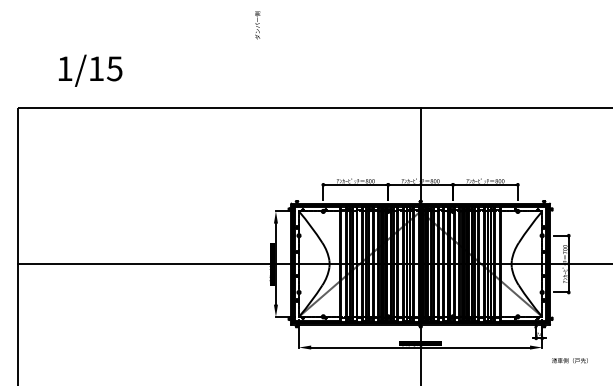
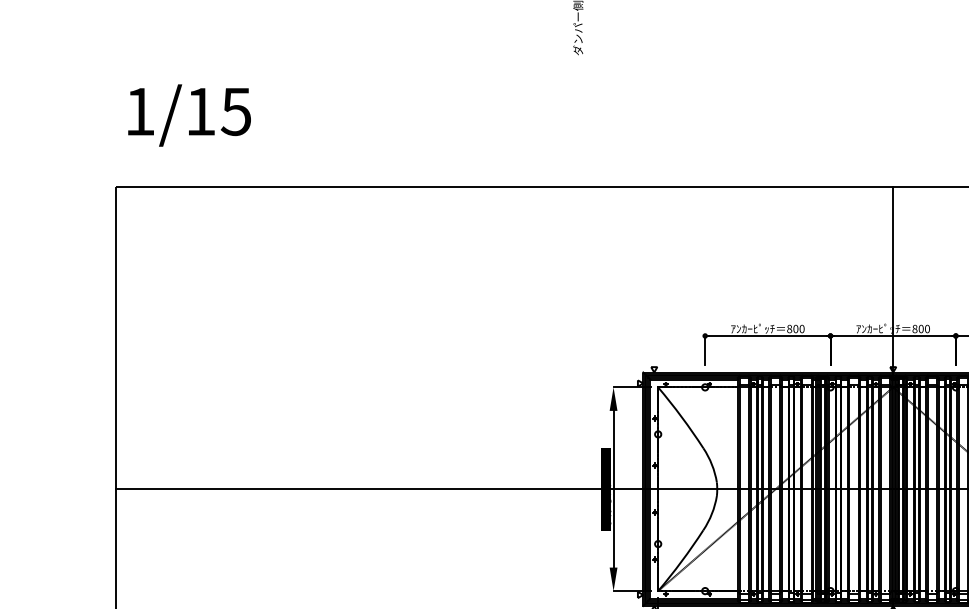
text: (90, 70) -> (189, 114), moved

